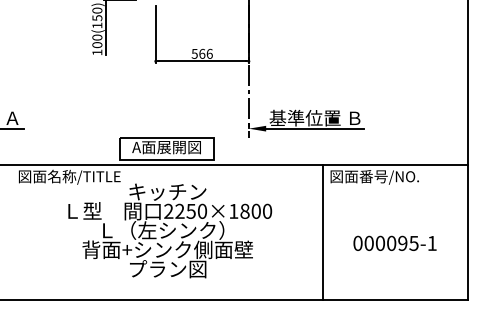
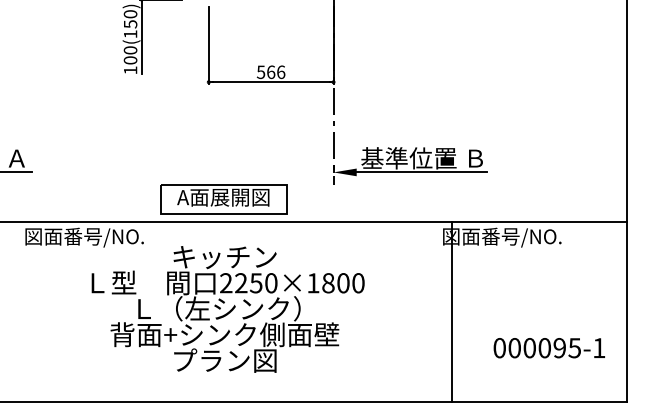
text: (83, 176) -> (112, 236), 図面名称/TITLE -> 図面番号/NO.
line: (322, 232) -> (451, 311), moved
text: (394, 243) -> (548, 348), moved

